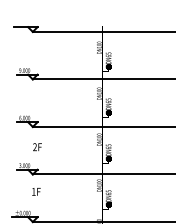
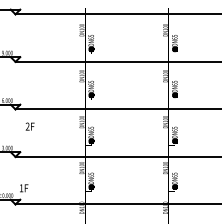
text: (36, 147) -> (29, 126), moved
text: (36, 192) -> (24, 188), moved

